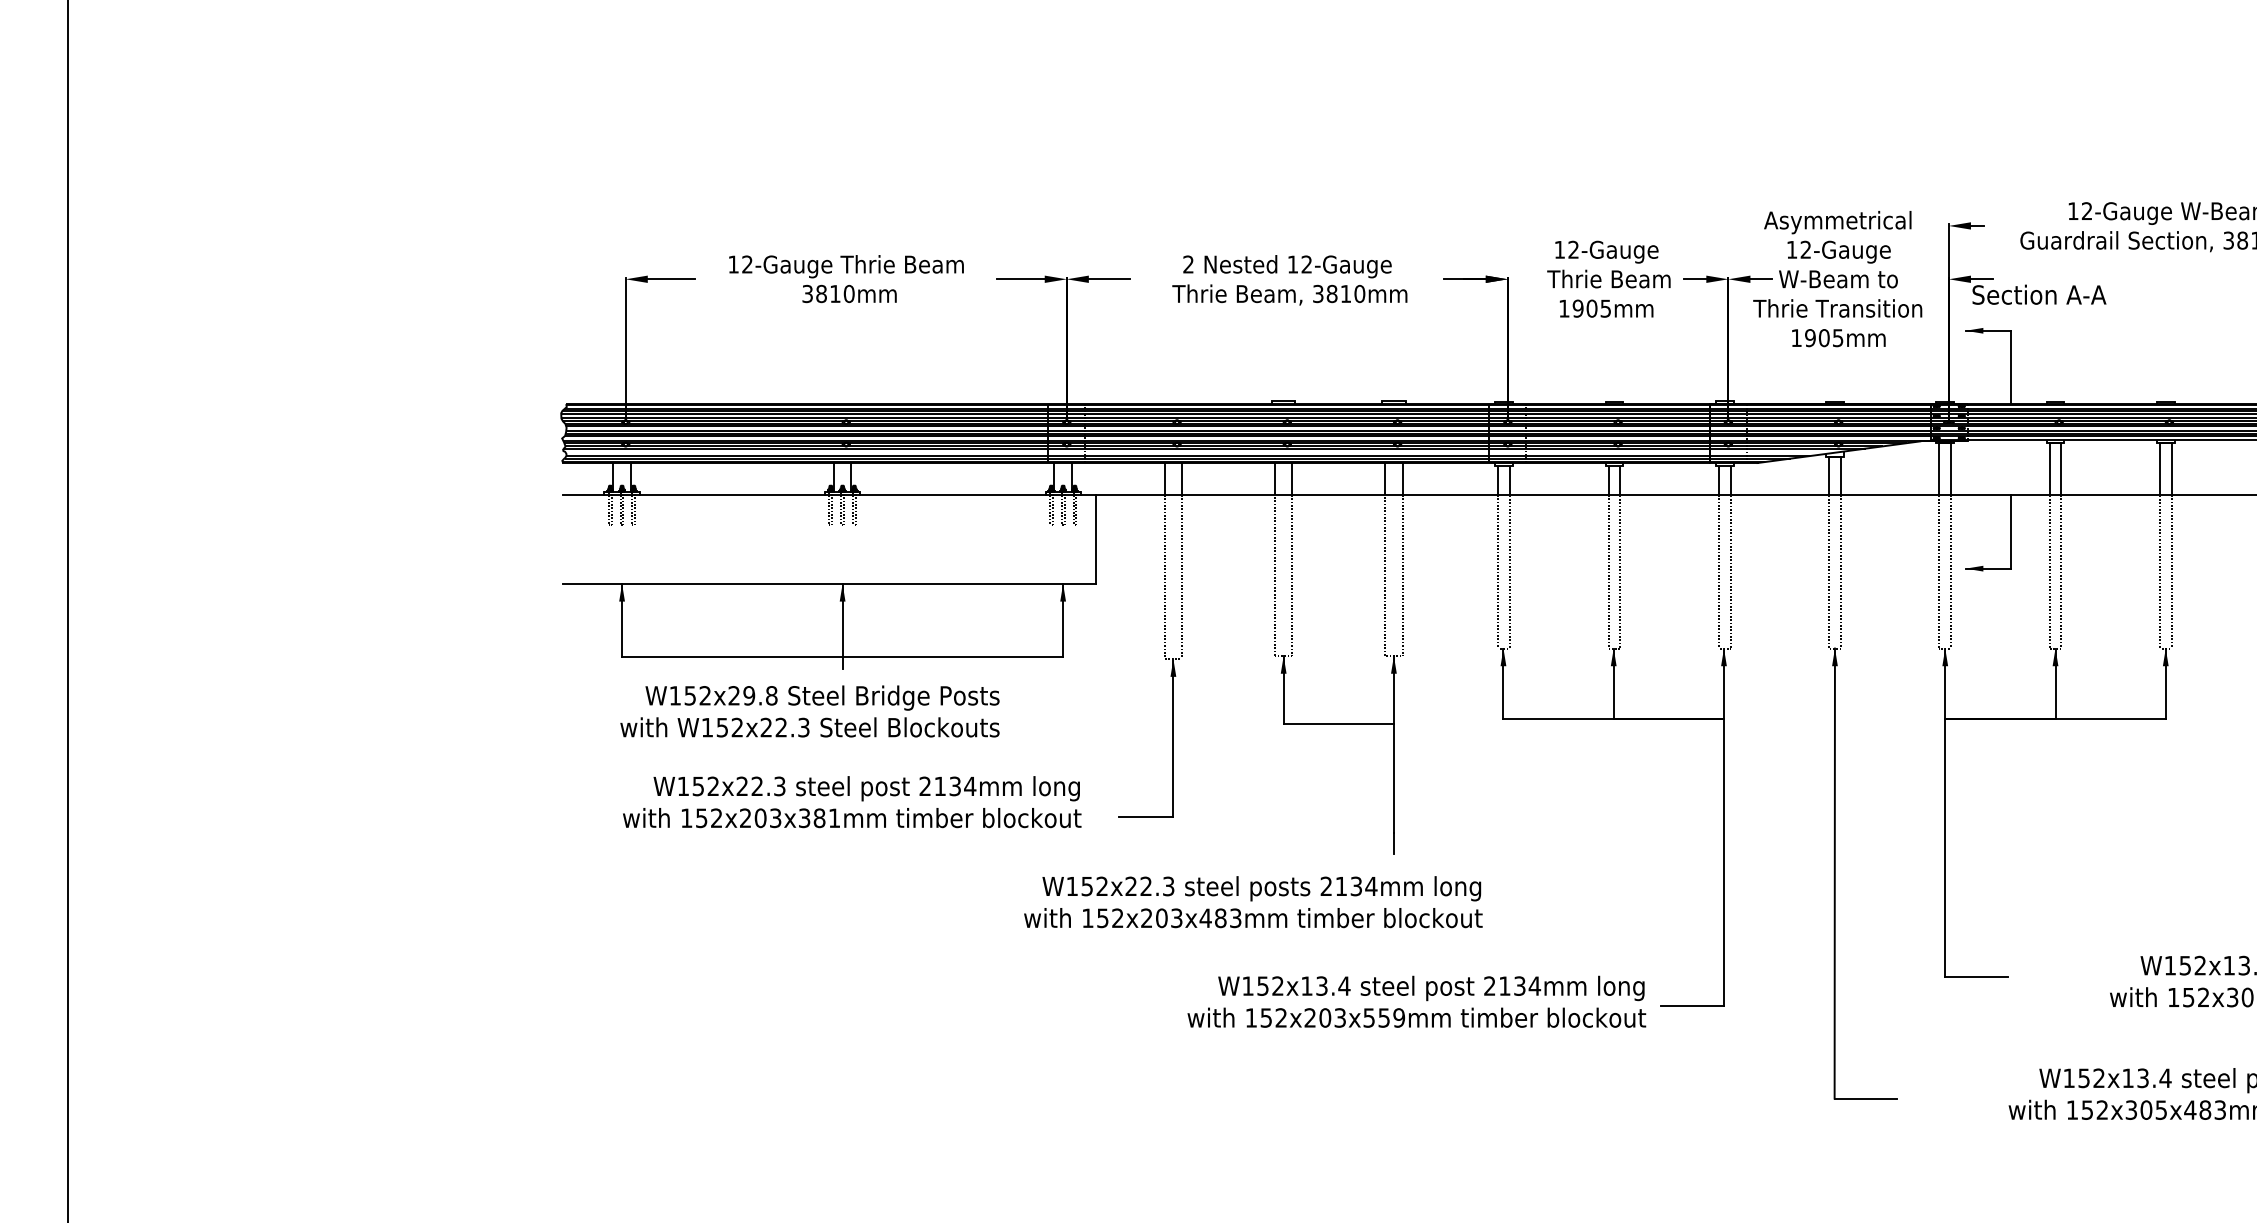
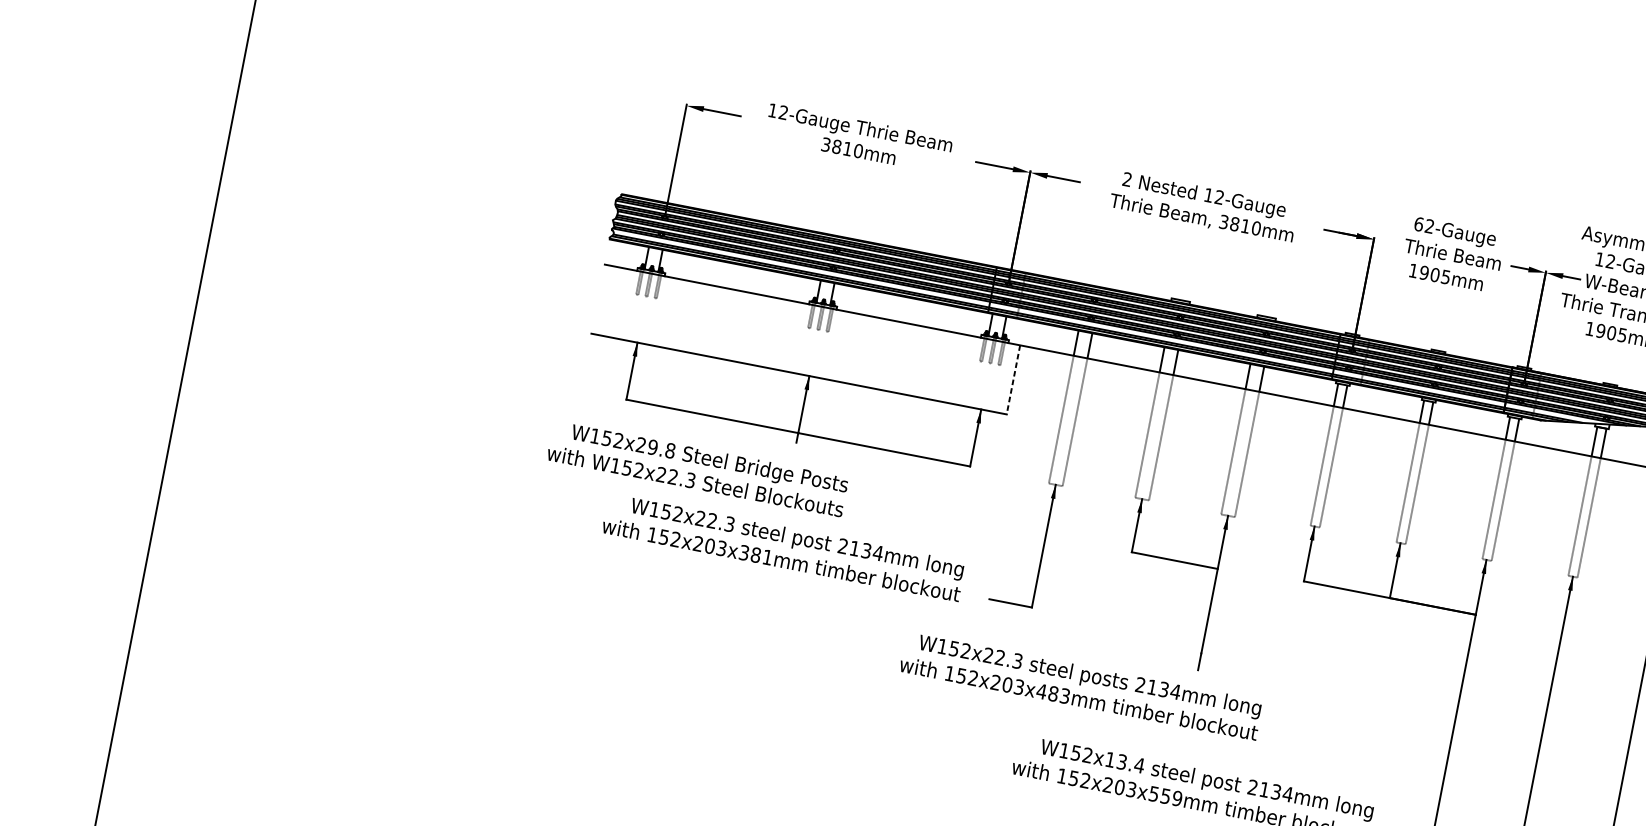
text: (1559, 249) -> (1418, 224), 12-Gauge -> 62-Gauge
line: (1095, 540) -> (1013, 380), solid -> dashed
text: (809, 711) -> (697, 468), moved

